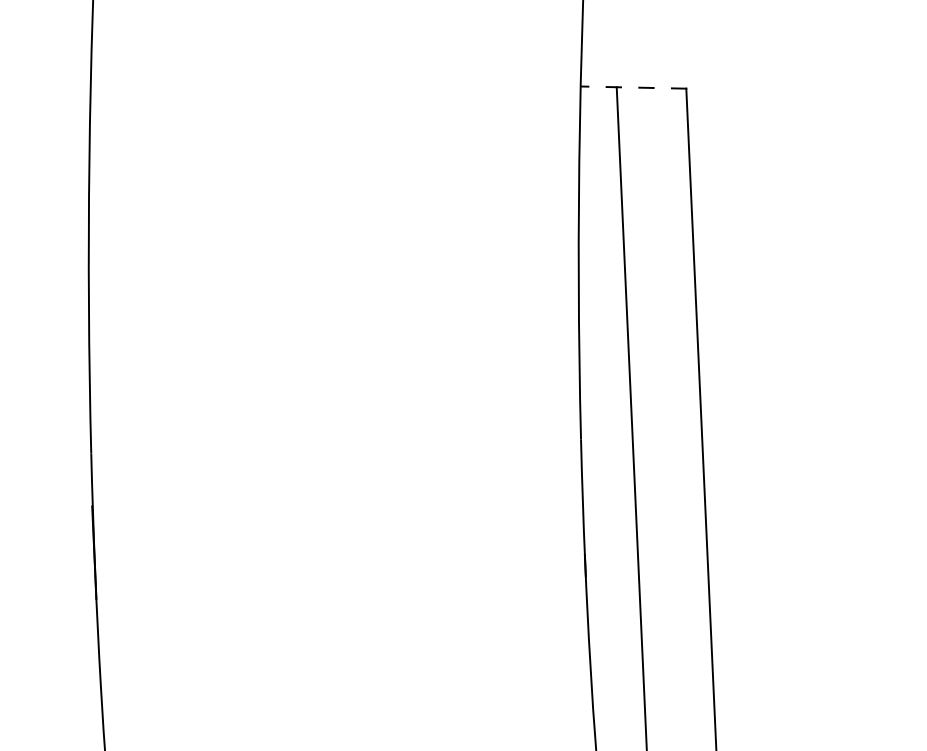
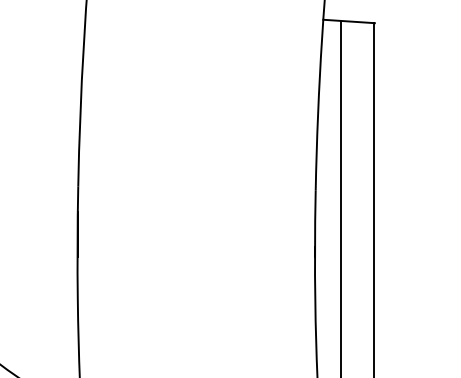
line: (634, 87) -> (349, 21), dashed -> solid

